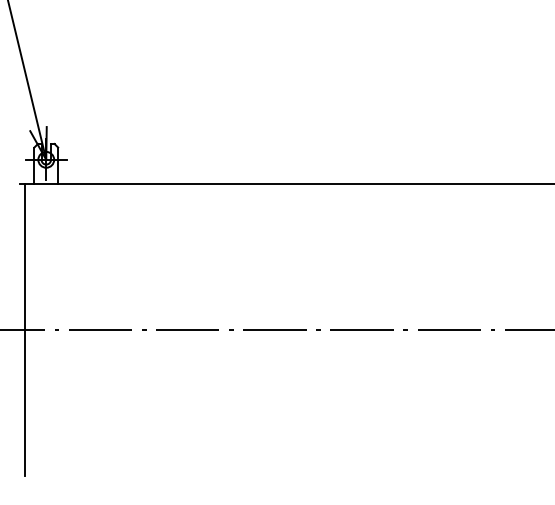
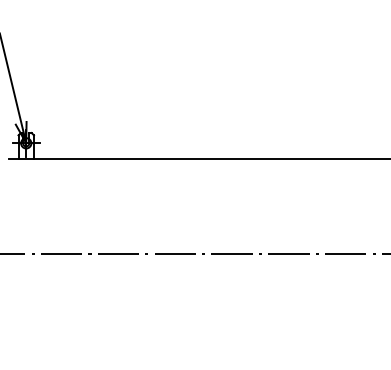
line: (25, 328) -> (12, 253), removed

